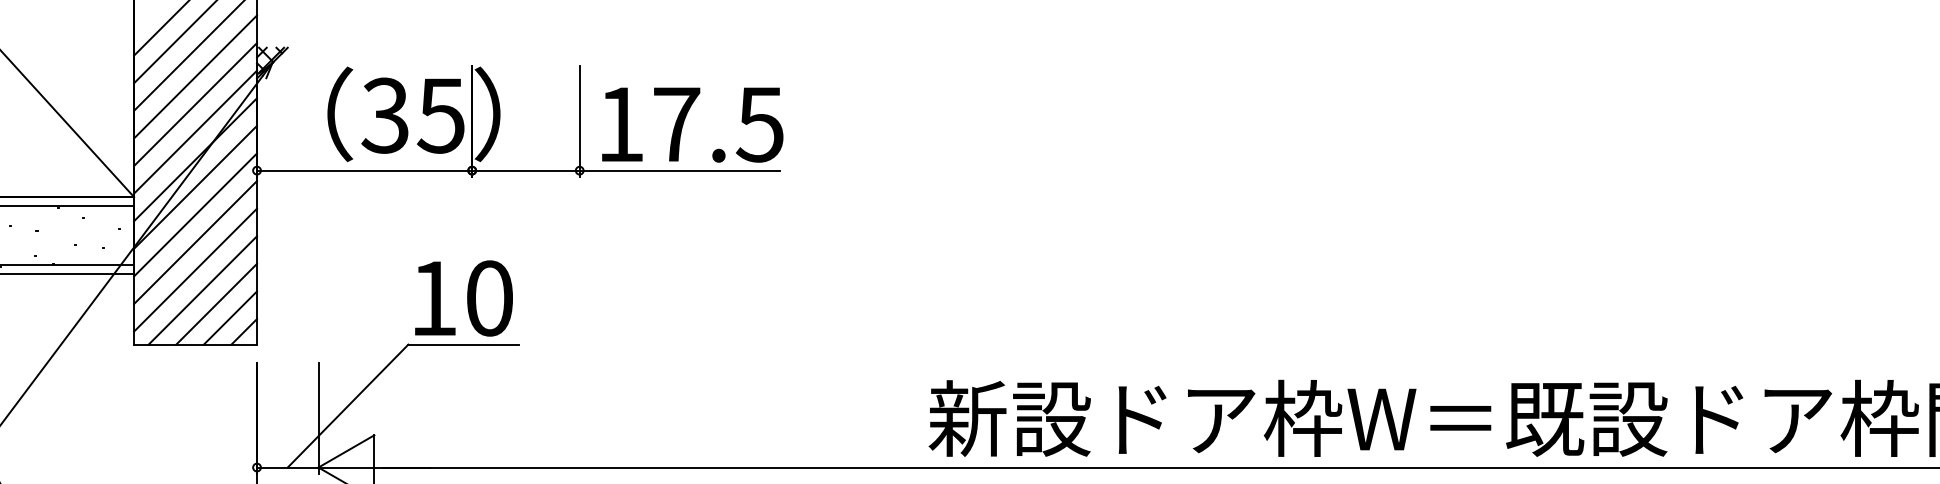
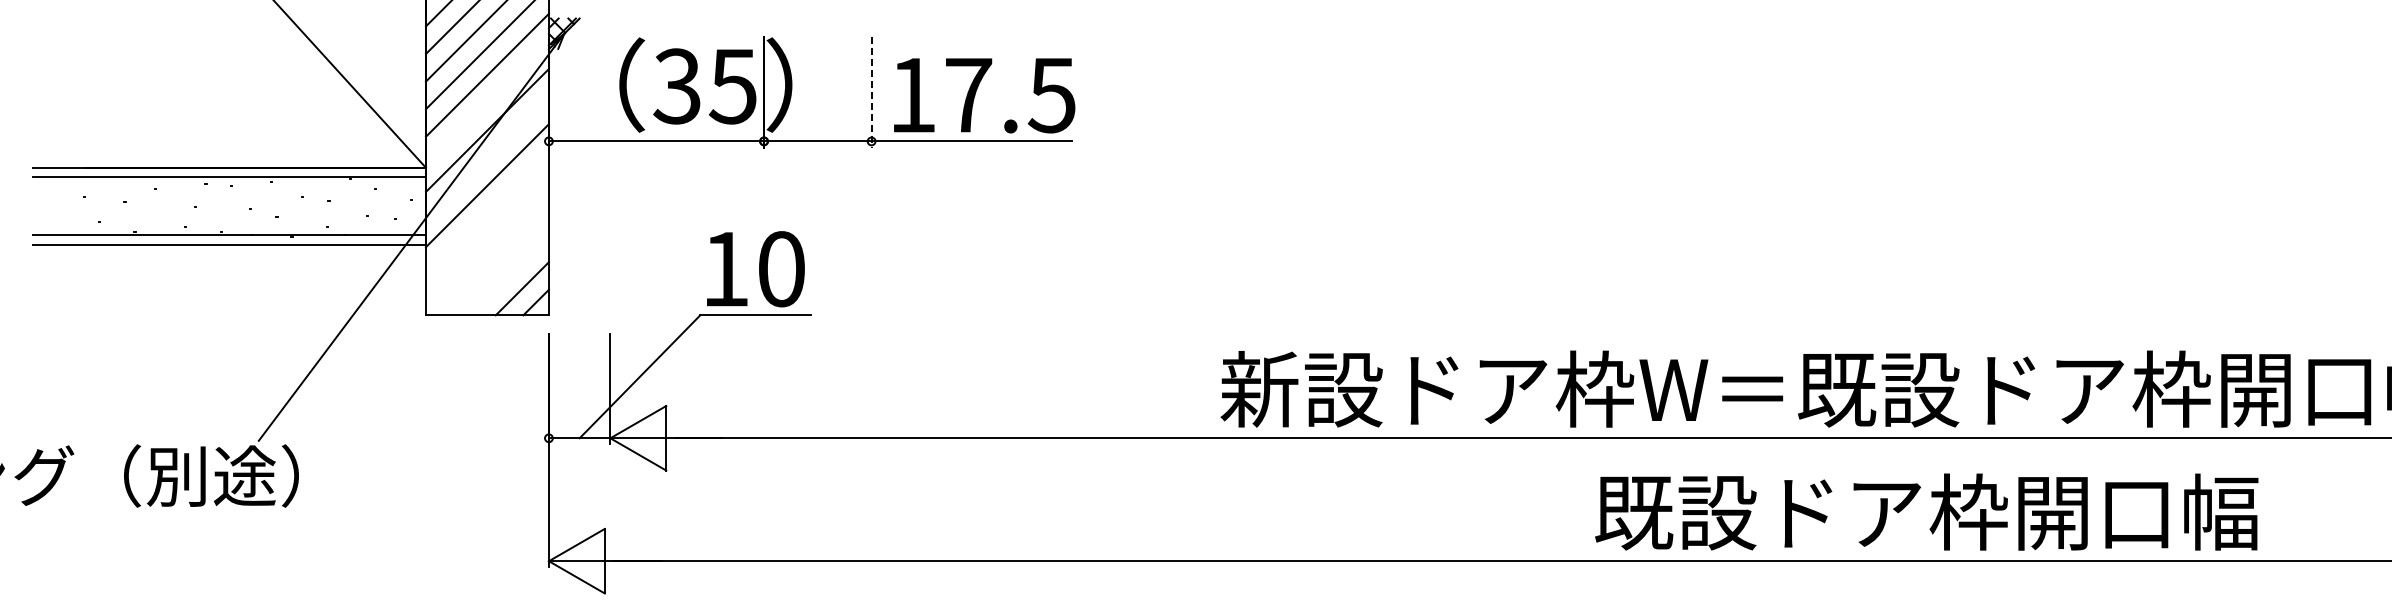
line: (579, 121) -> (871, 92), solid -> dashed
line: (195, 131) -> (487, 102), removed
line: (195, 186) -> (487, 157), removed
line: (195, 241) -> (487, 212), removed
line: (195, 269) -> (487, 240), removed
line: (202, 290) -> (494, 261), removed
line: (216, 303) -> (508, 274), removed

